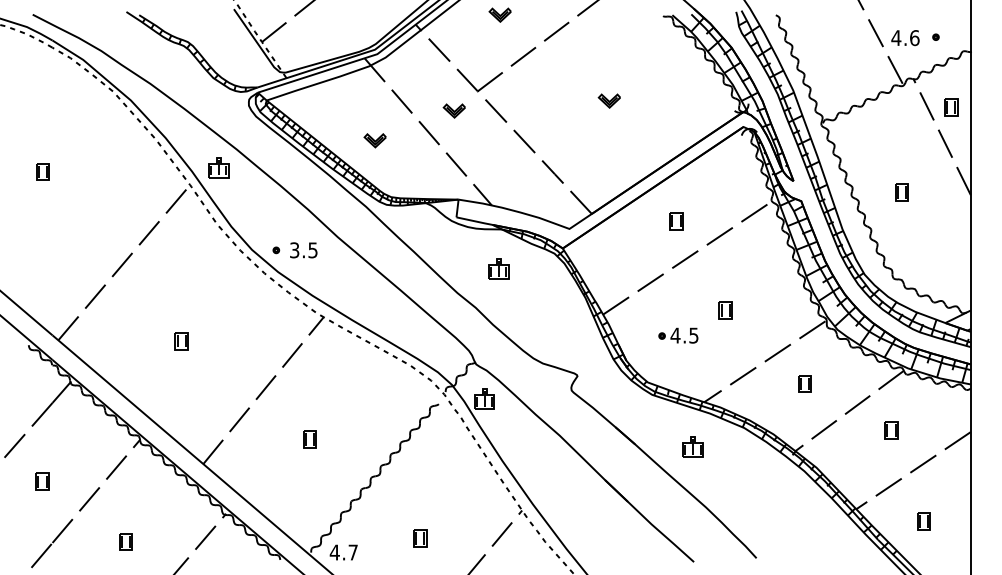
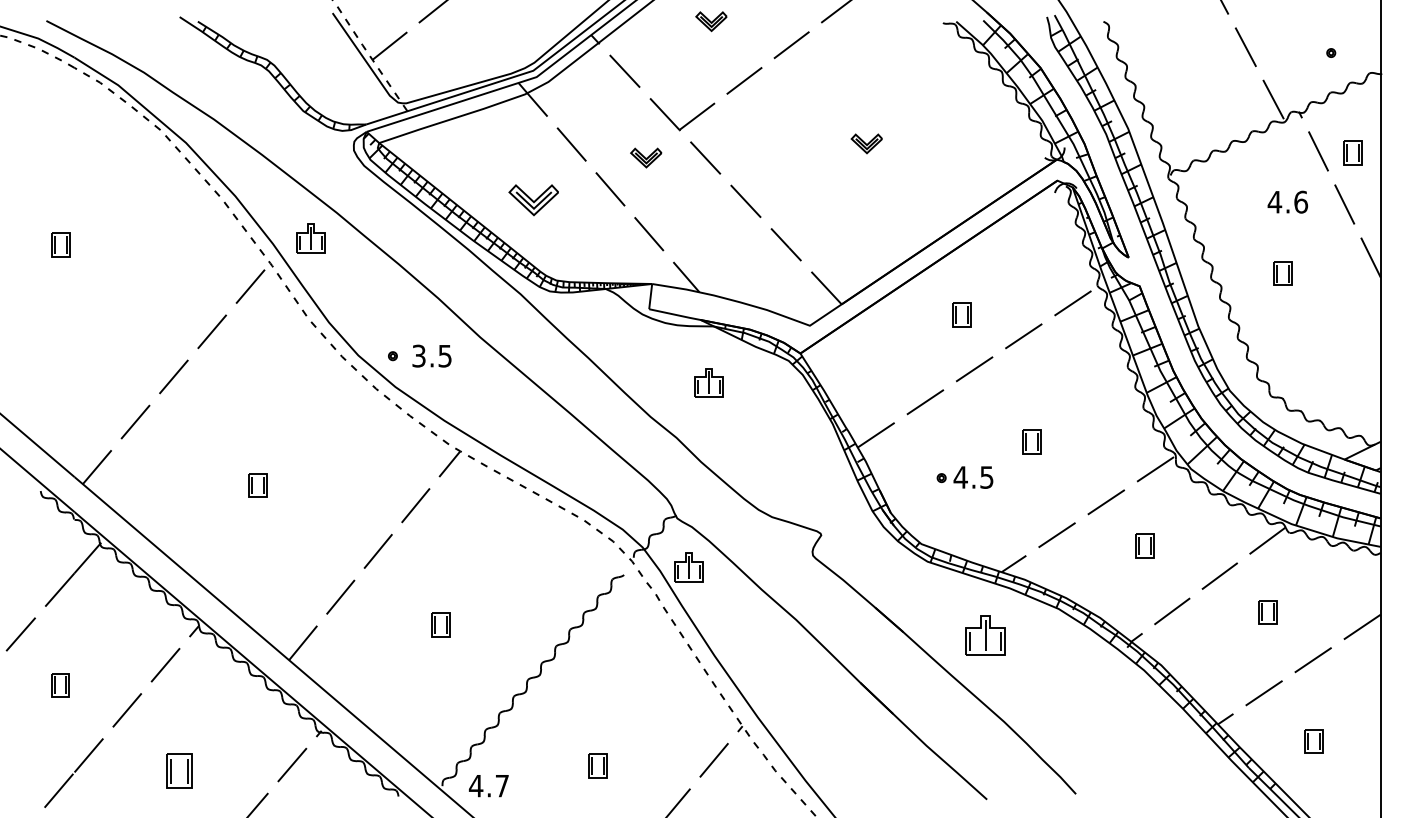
text: (905, 37) -> (1287, 201), moved
part: (375, 140) -> (533, 200), size x1.6
part: (692, 446) -> (985, 635), size x1.4
part: (126, 541) -> (179, 770), size x1.4

